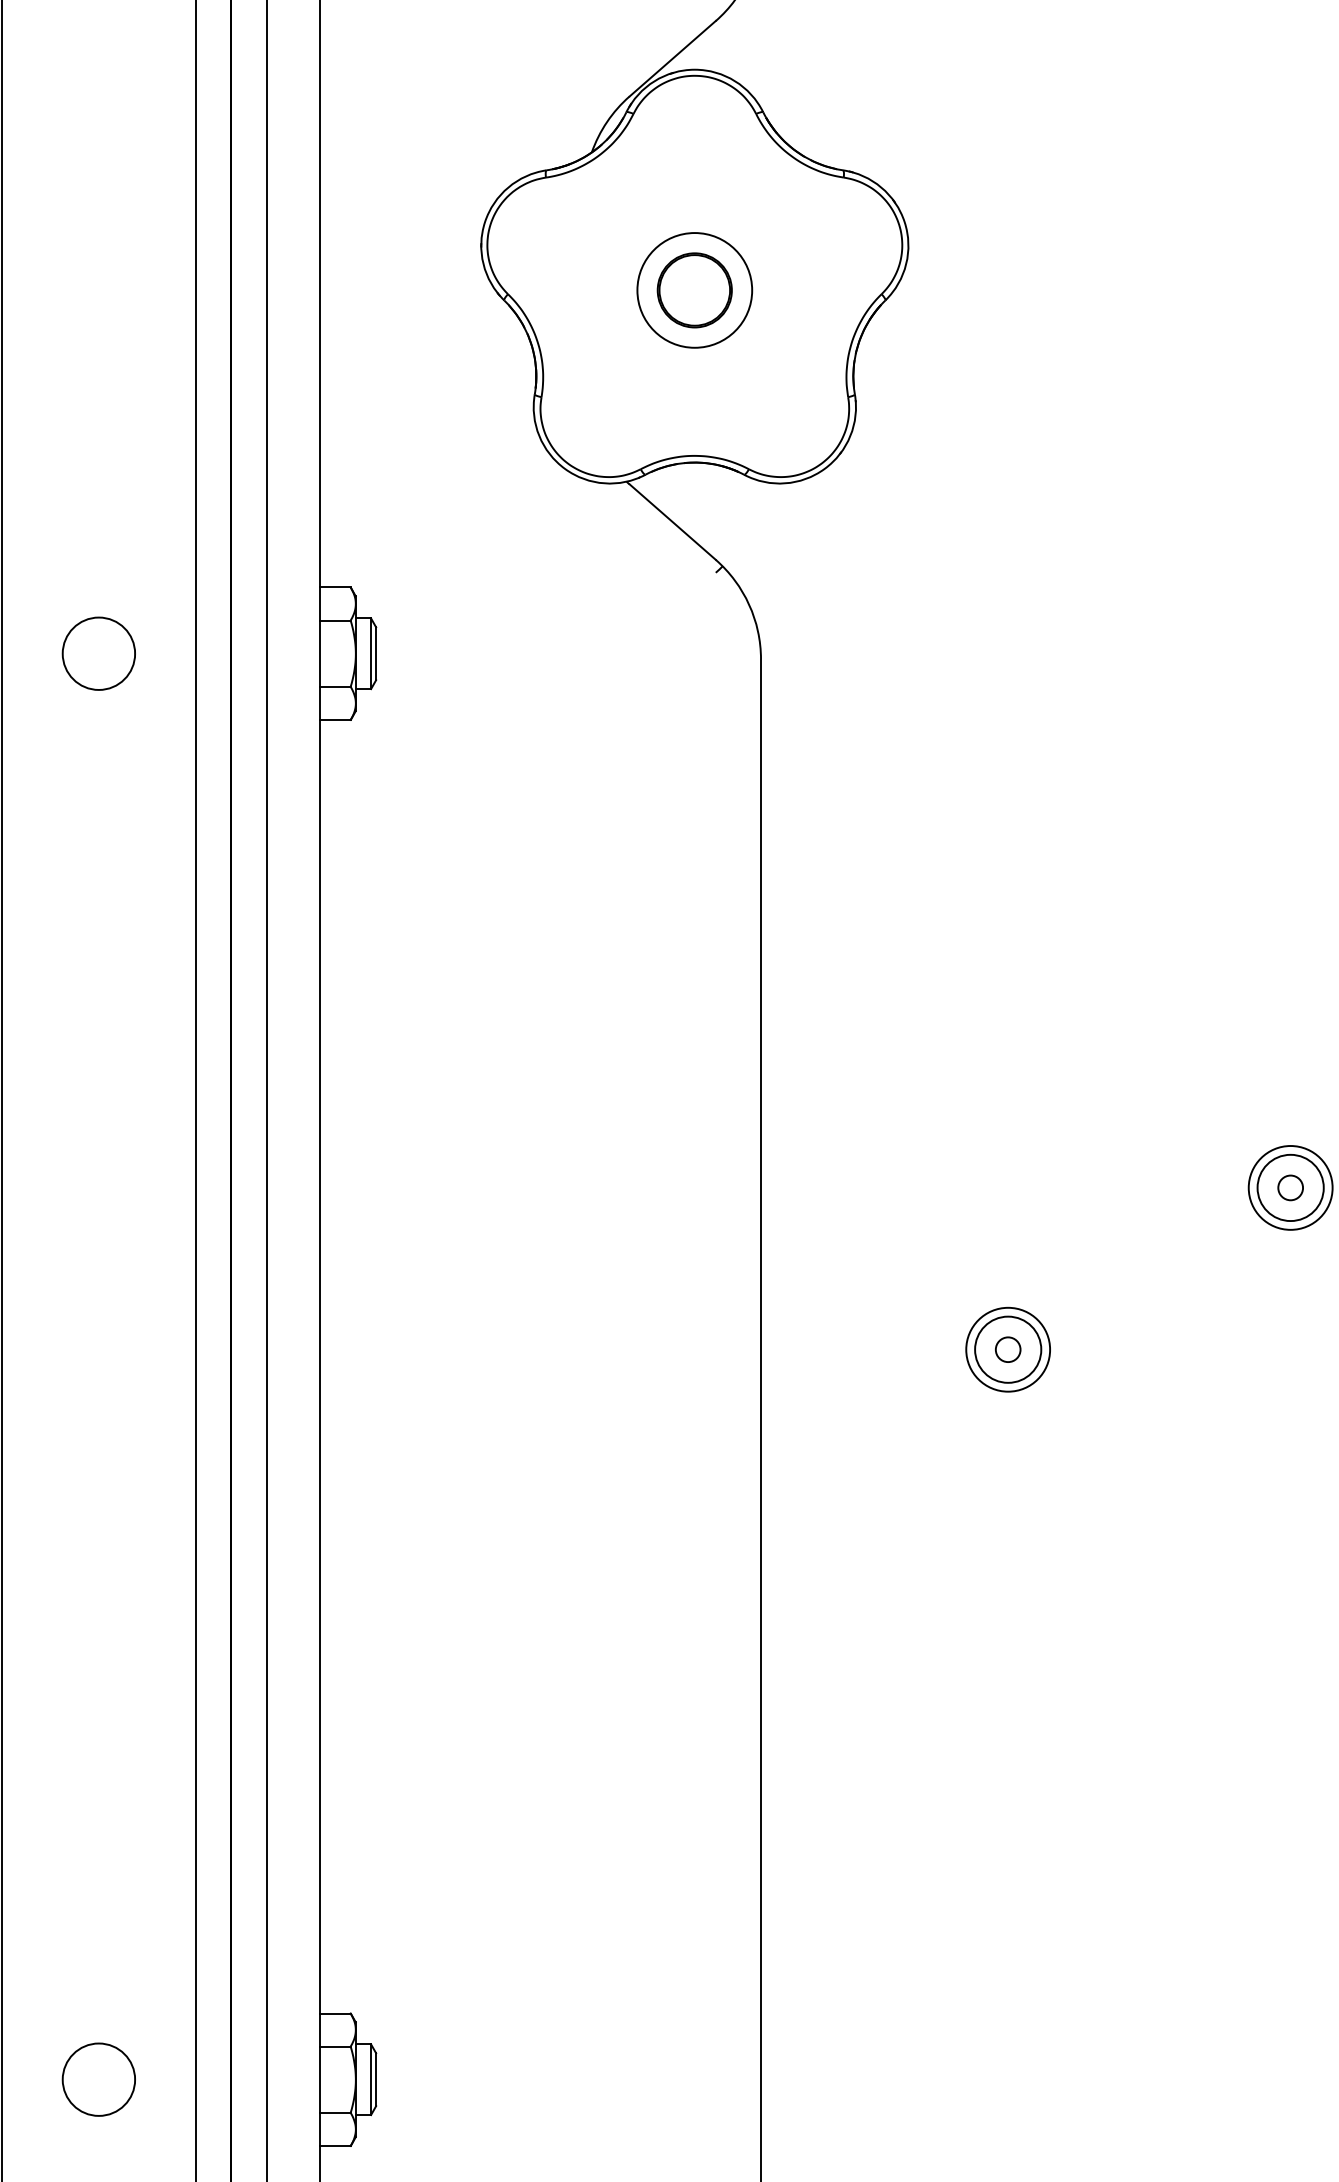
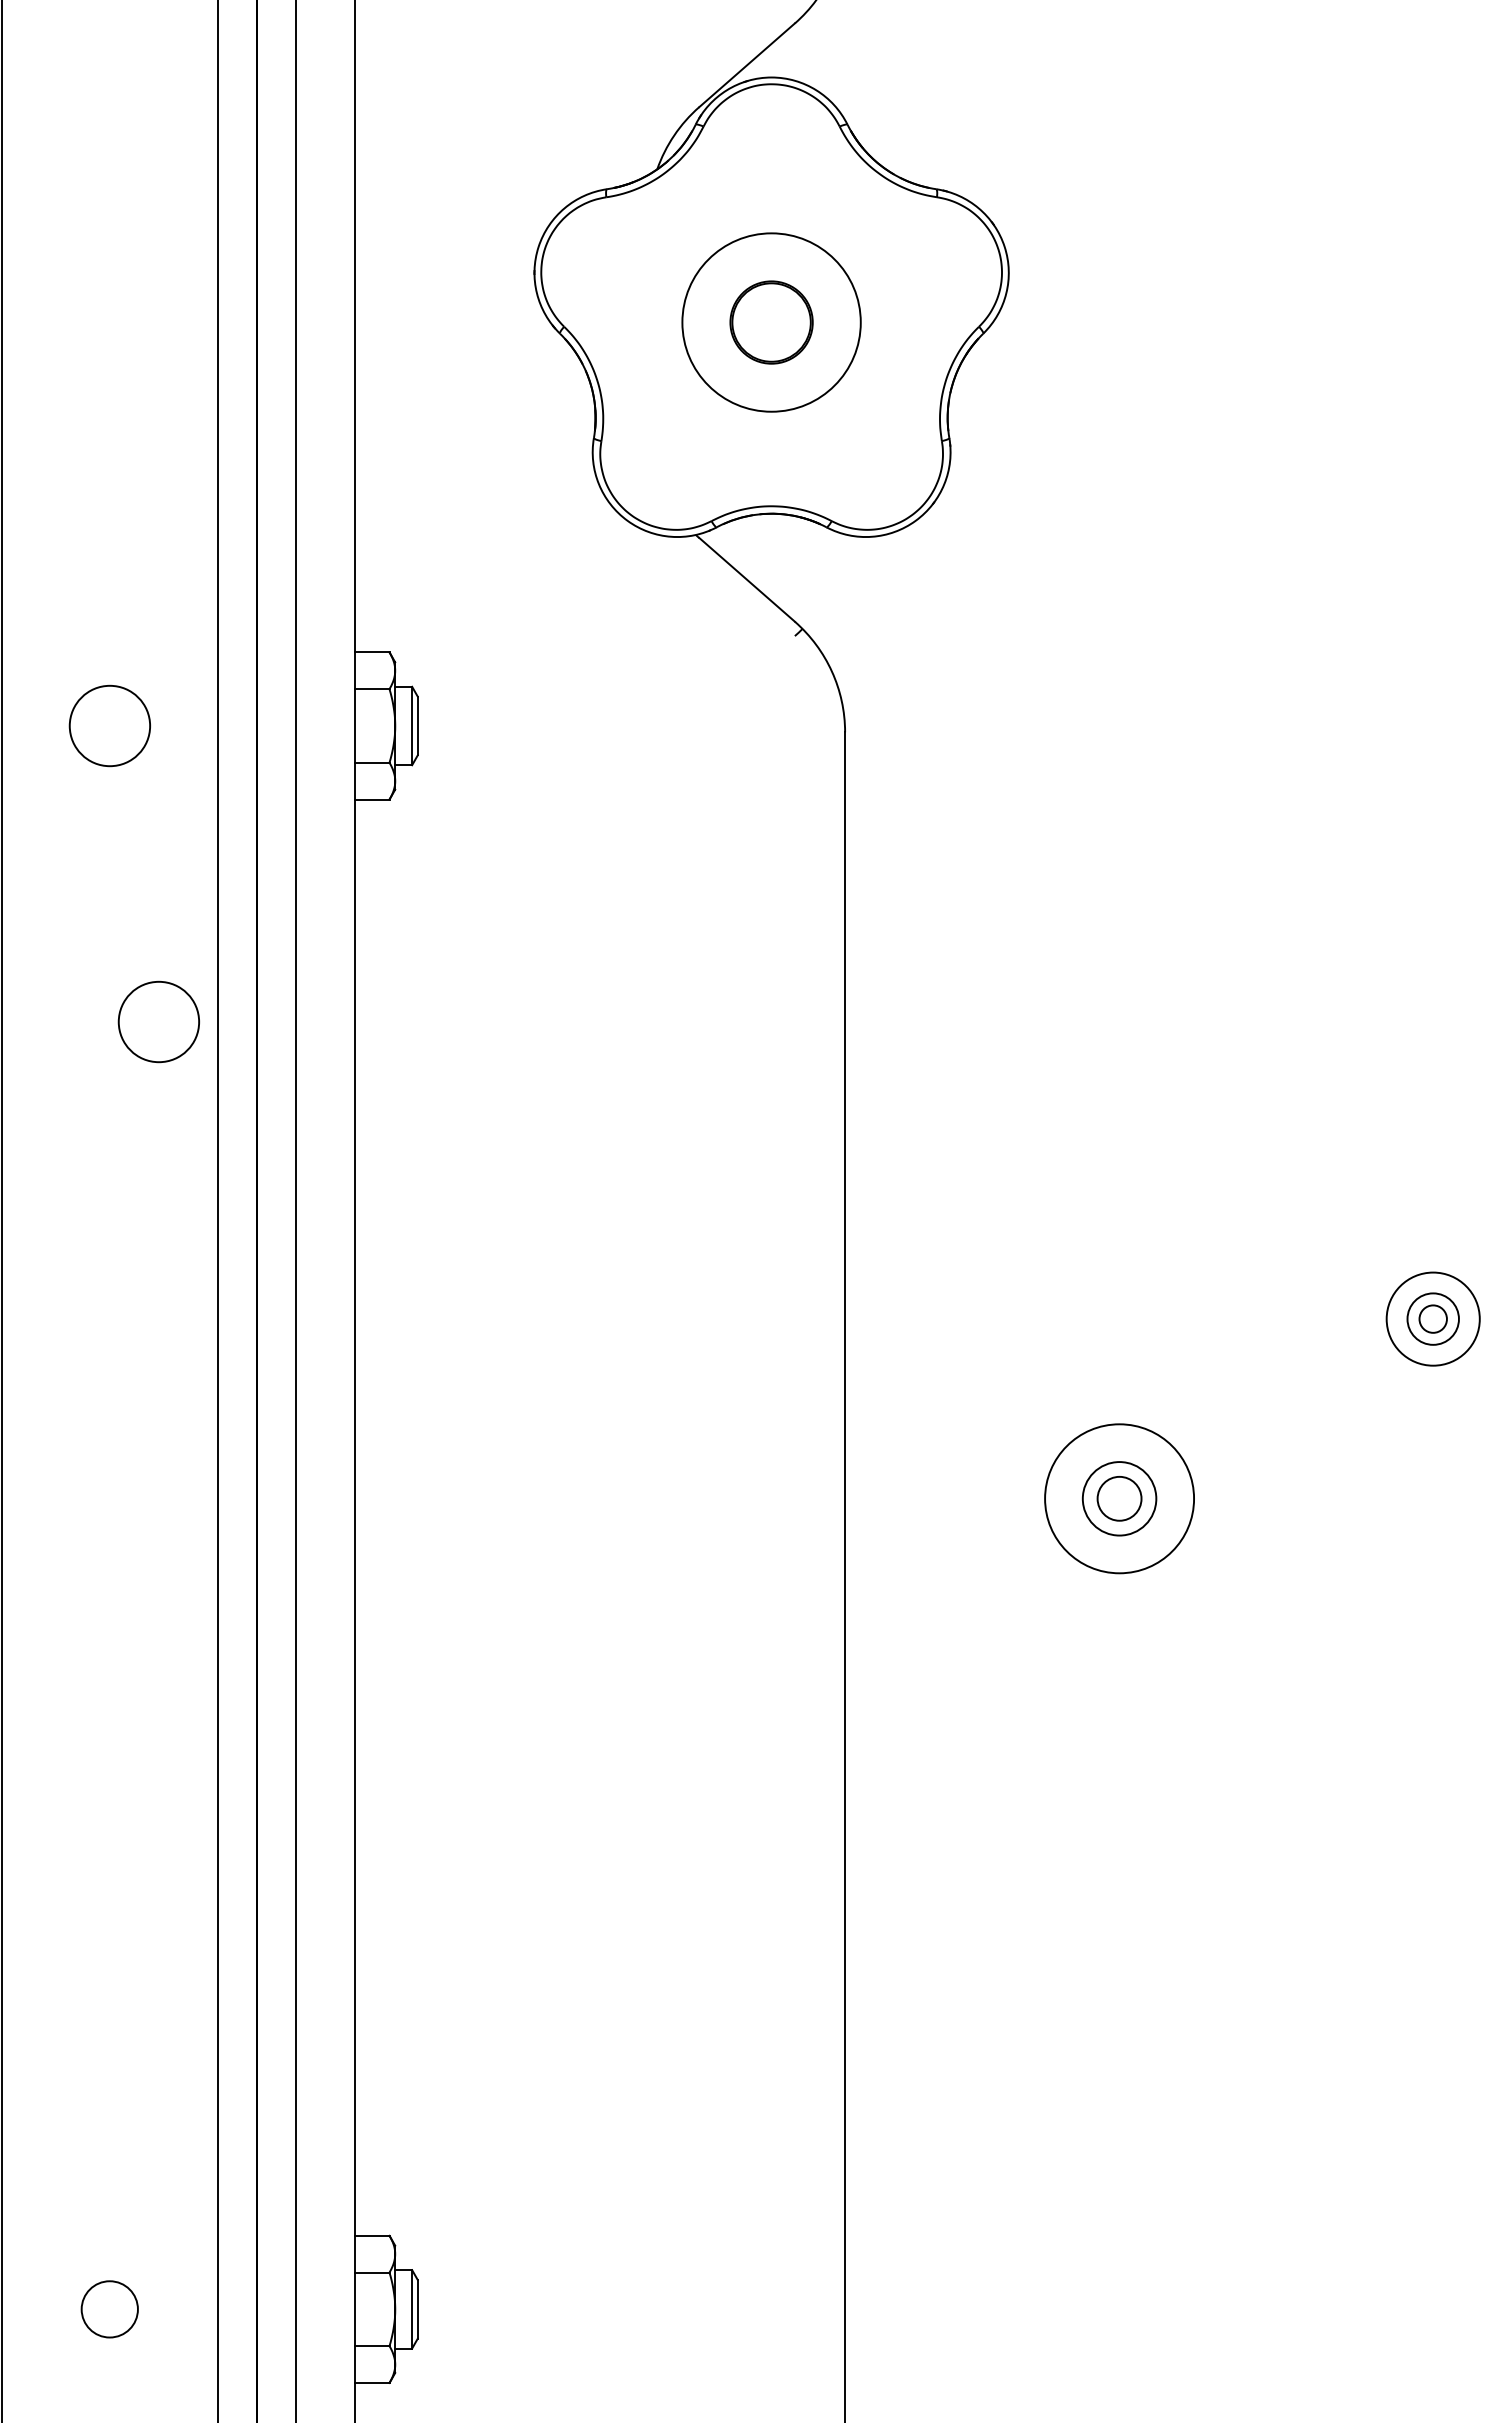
circle: (694, 290) -> (771, 322), size x1.4
circle: (142, 919) -> (158, 1021), added
circle: (1290, 1187) -> (1433, 1318), size x0.7
circle: (1008, 1349) -> (1119, 1498), size x1.6
circle: (1008, 1349) -> (1119, 1498), size x1.6
circle: (98, 2079) -> (109, 2309), size x0.7

